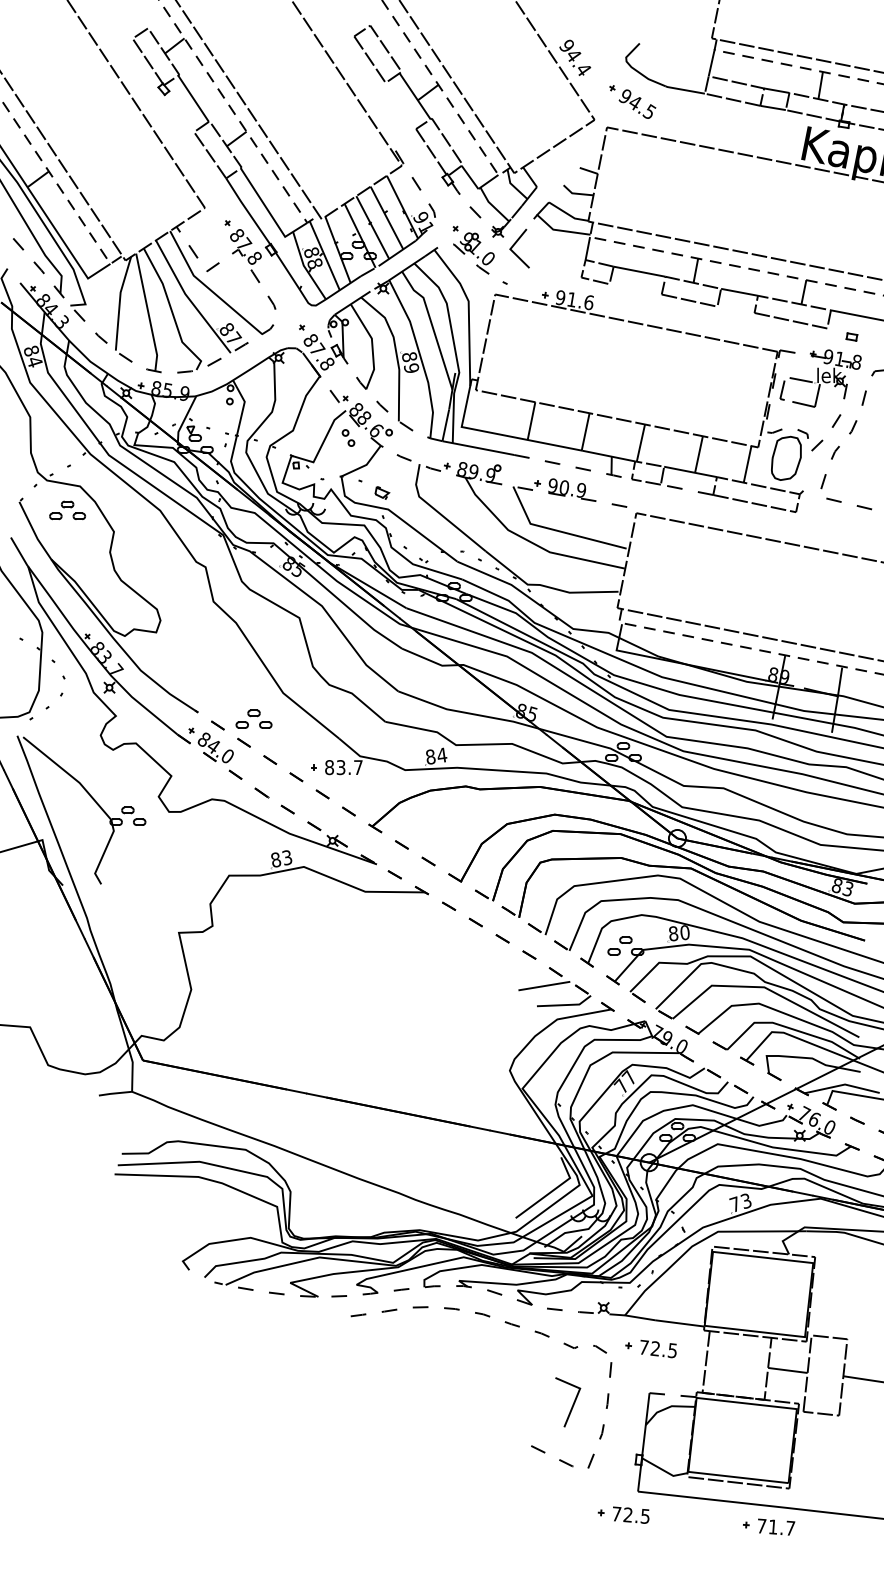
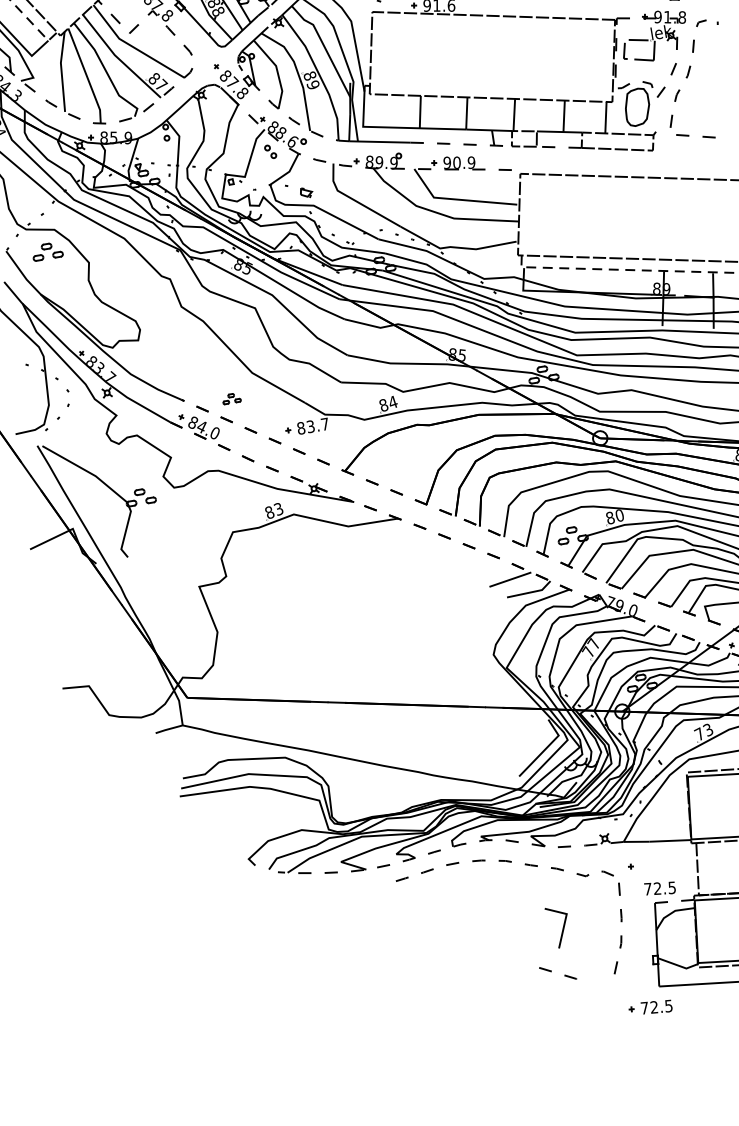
part: (253, 718) -> (231, 398), size x0.6
text: (658, 1348) -> (660, 887), moved
line: (572, 1404) -> (562, 928), moved
line: (559, 1459) -> (564, 975), moved

